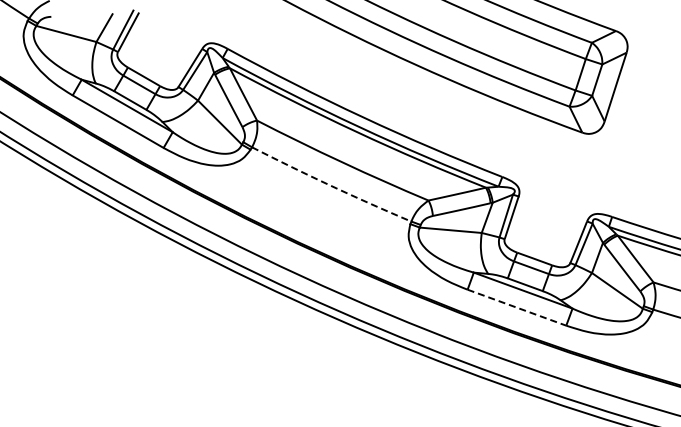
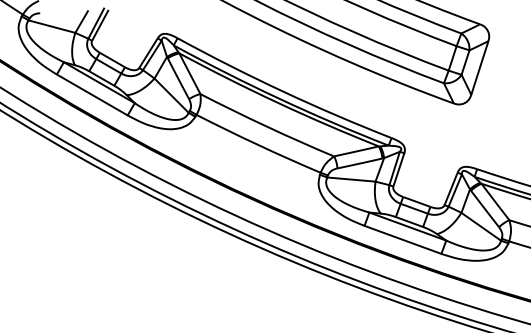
arc: (331, 185) -> (258, 144), dashed -> solid
line: (516, 307) -> (402, 239), dashed -> solid

